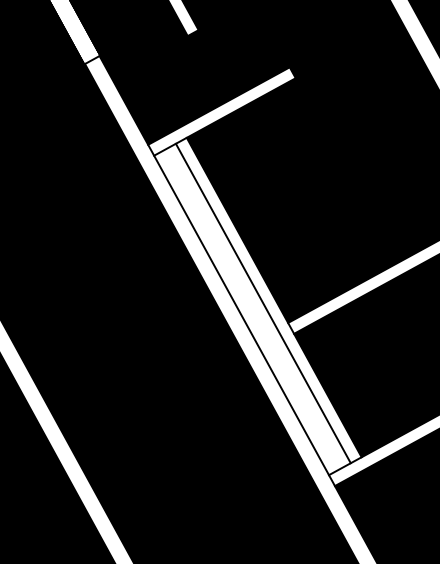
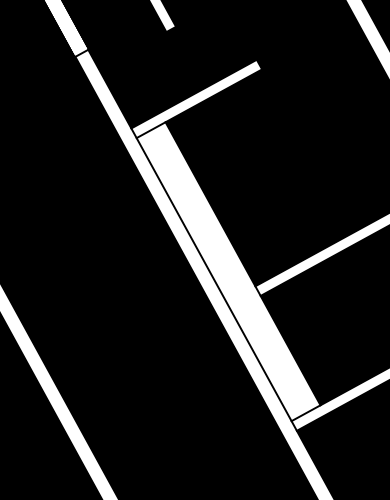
line: (262, 303) -> (232, 269), removed

